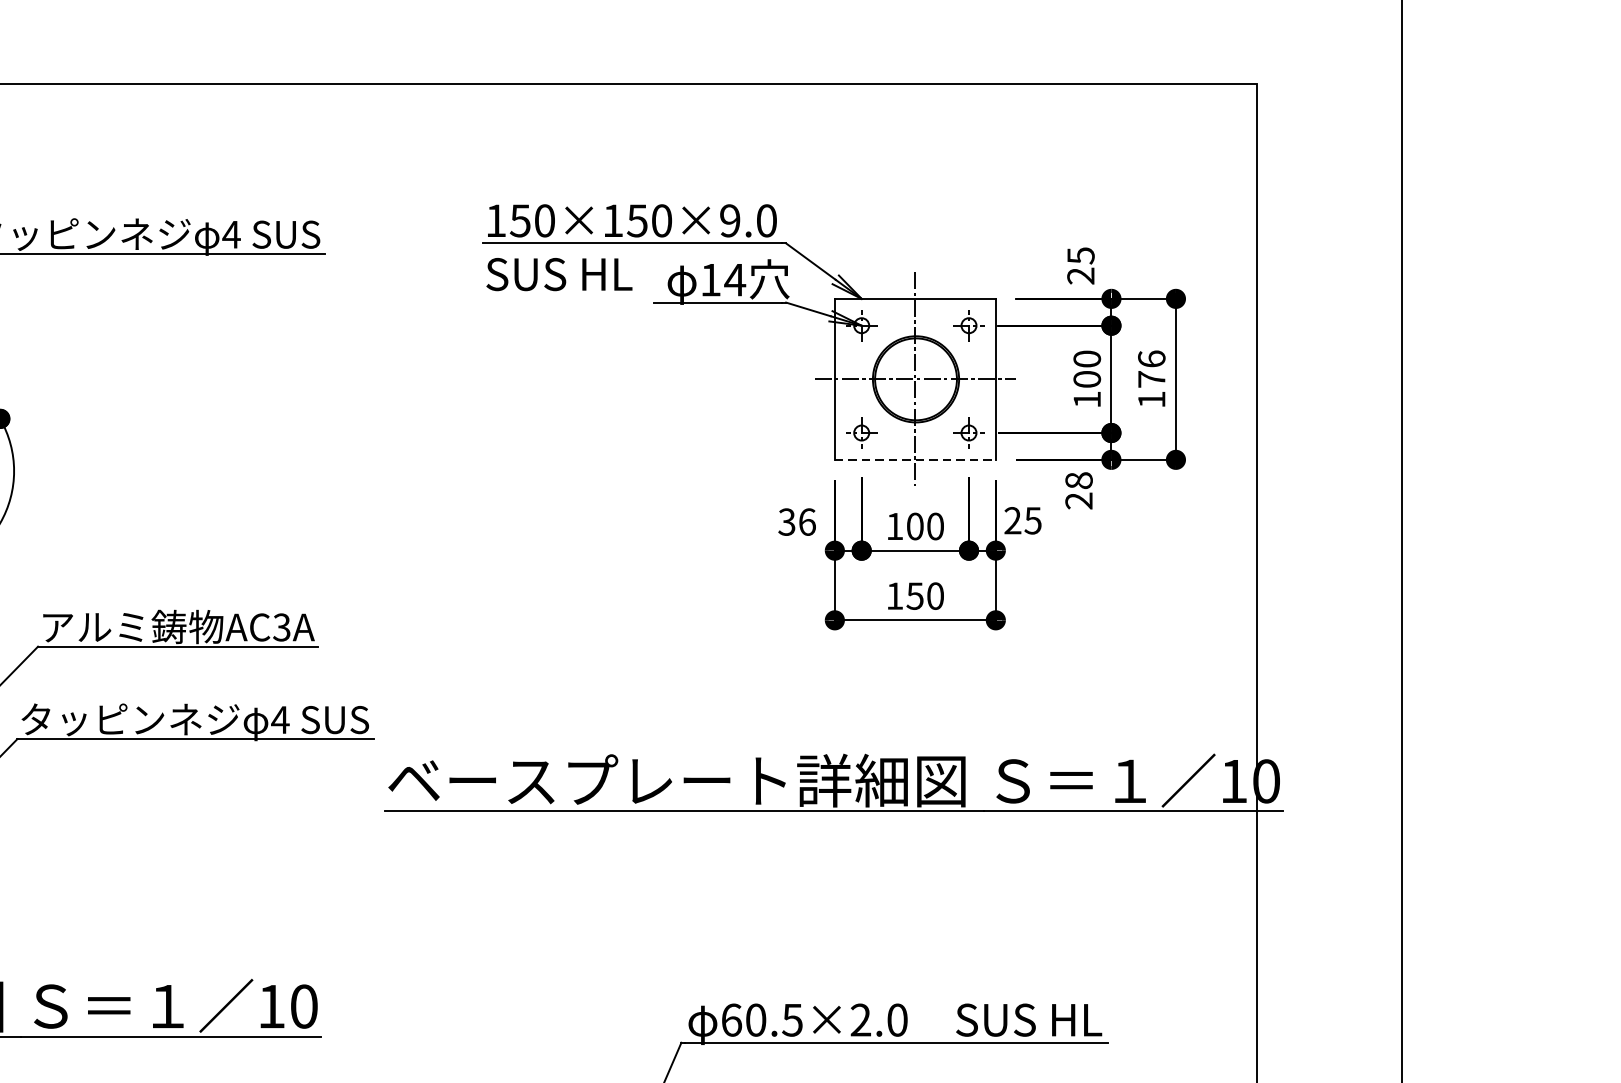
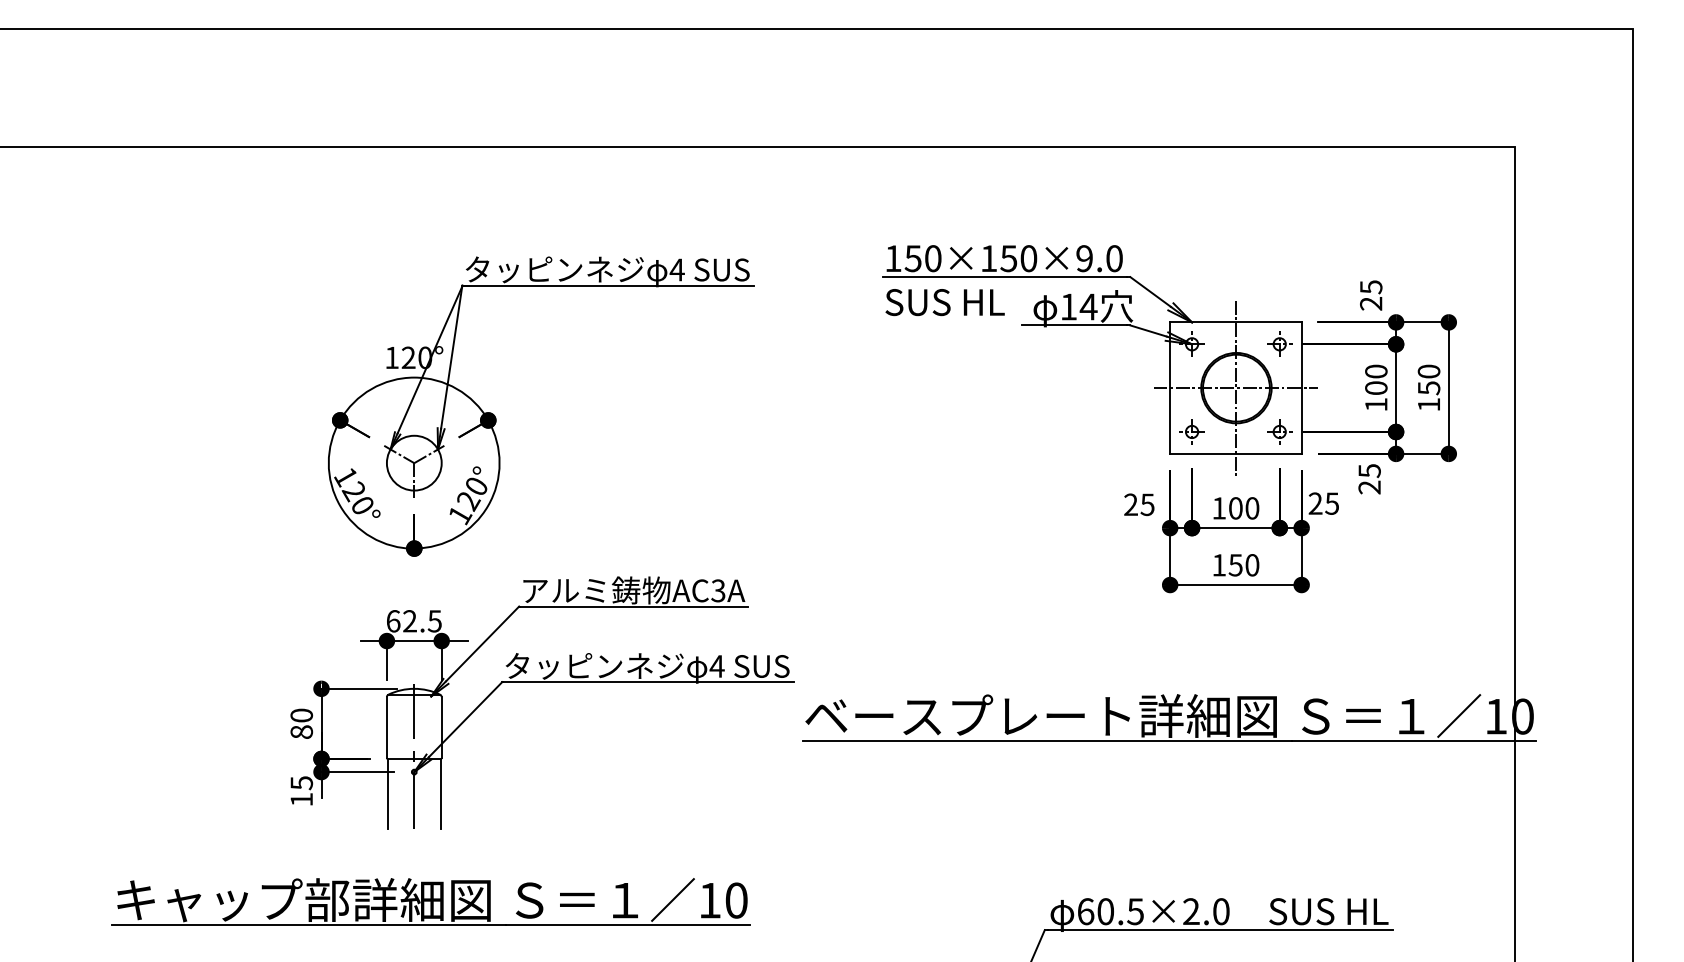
text: (1151, 368) -> (1428, 379), 176 -> 150
line: (914, 459) -> (1235, 453), dashed -> solid
text: (1078, 481) -> (1369, 471), 28 -> 25
text: (797, 521) -> (1139, 504), 36 -> 25

